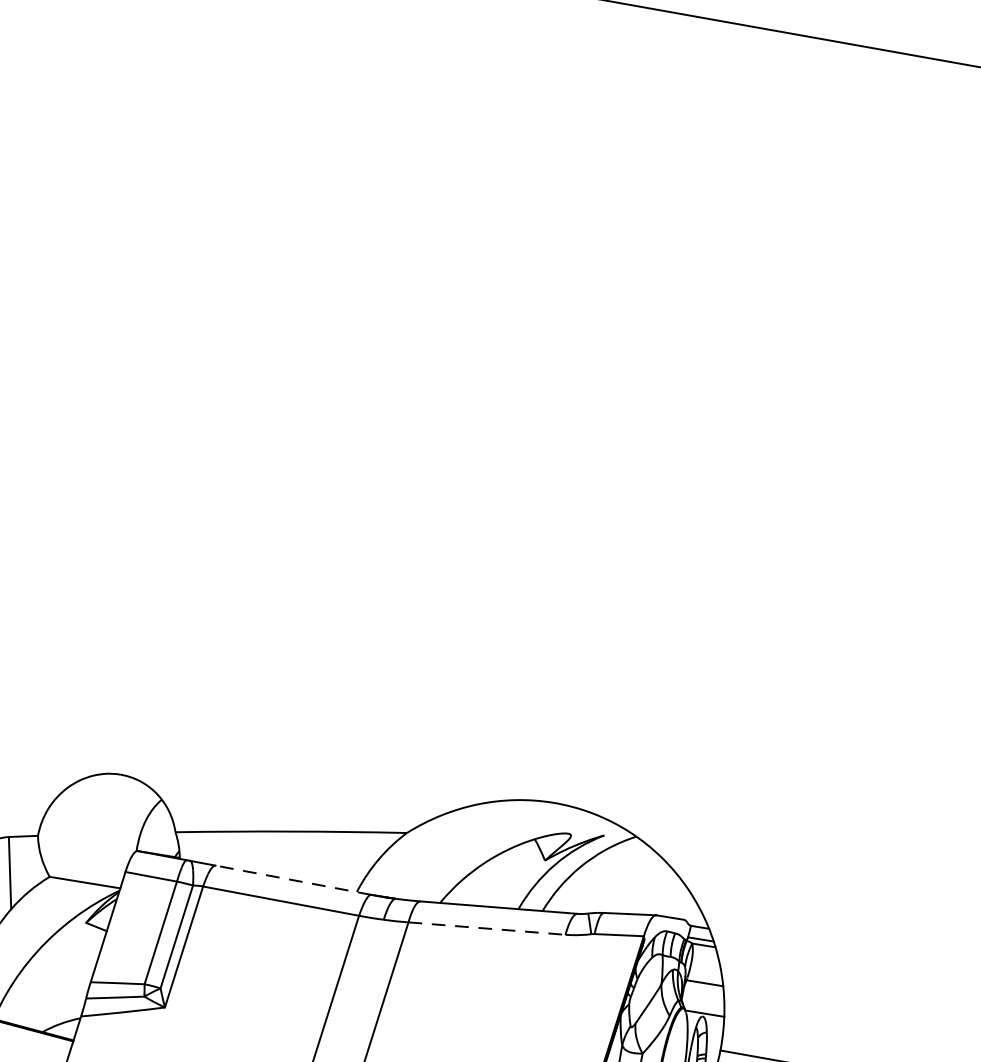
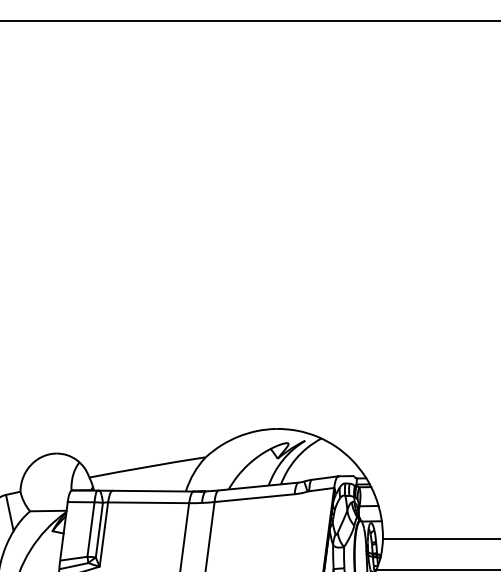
line: (292, 880) -> (152, 491), dashed -> solid
line: (488, 929) -> (255, 498), dashed -> solid

